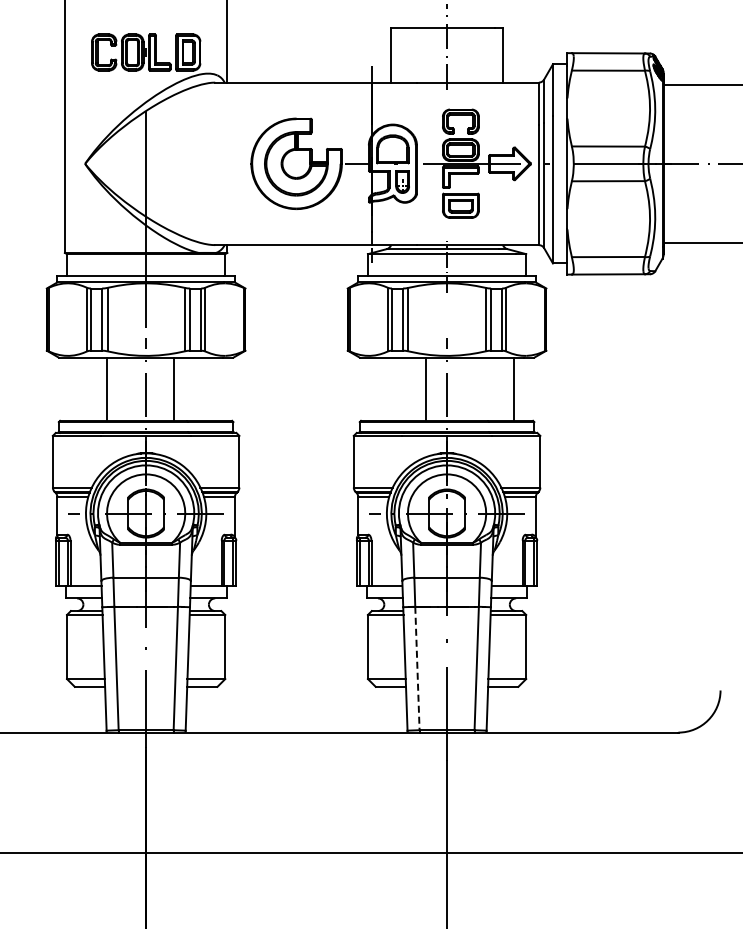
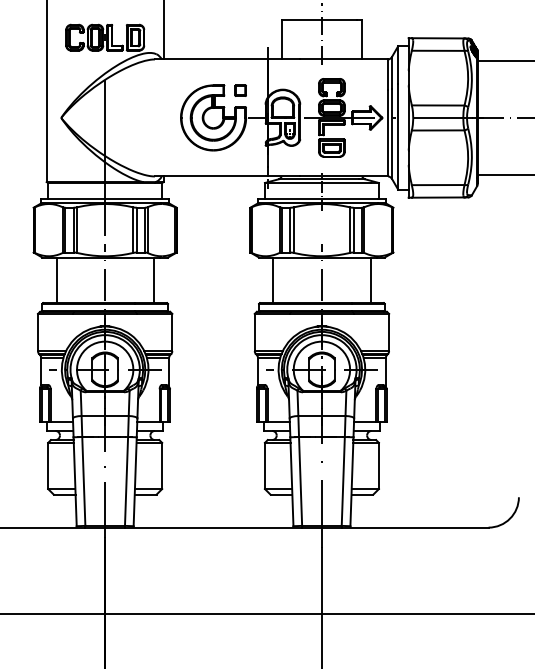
part: (334, 125) -> (240, 90), added
line: (106, 388) -> (56, 279), moved
line: (173, 388) -> (153, 279), moved
line: (425, 388) -> (273, 279), moved
line: (417, 668) -> (300, 481), dashed -> solid

